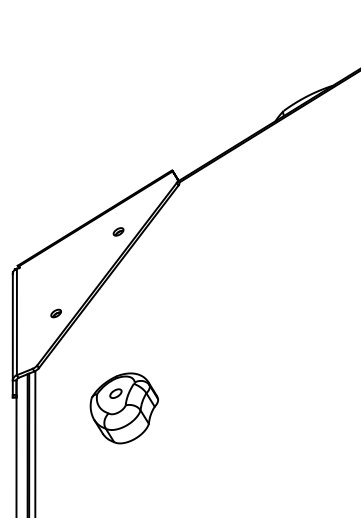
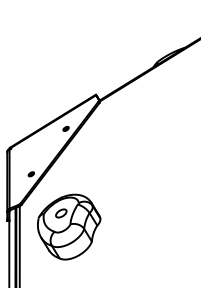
part: (124, 407) -> (69, 226), size x1.67

